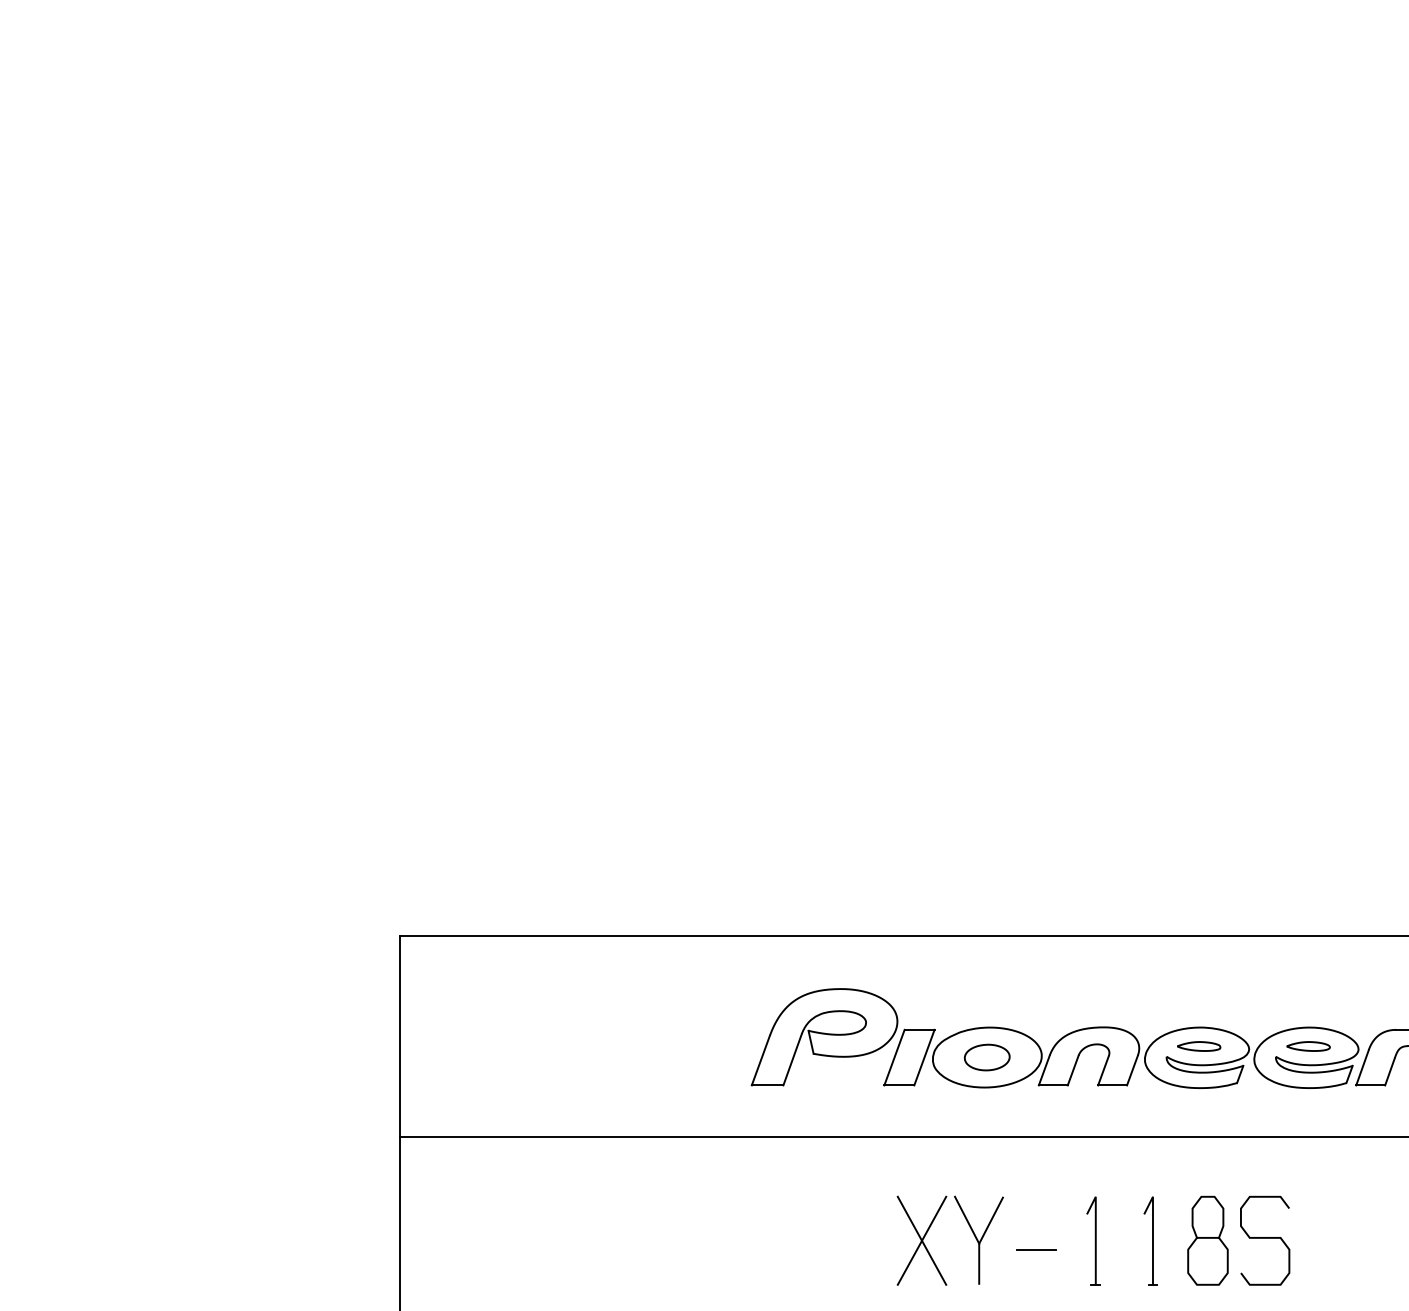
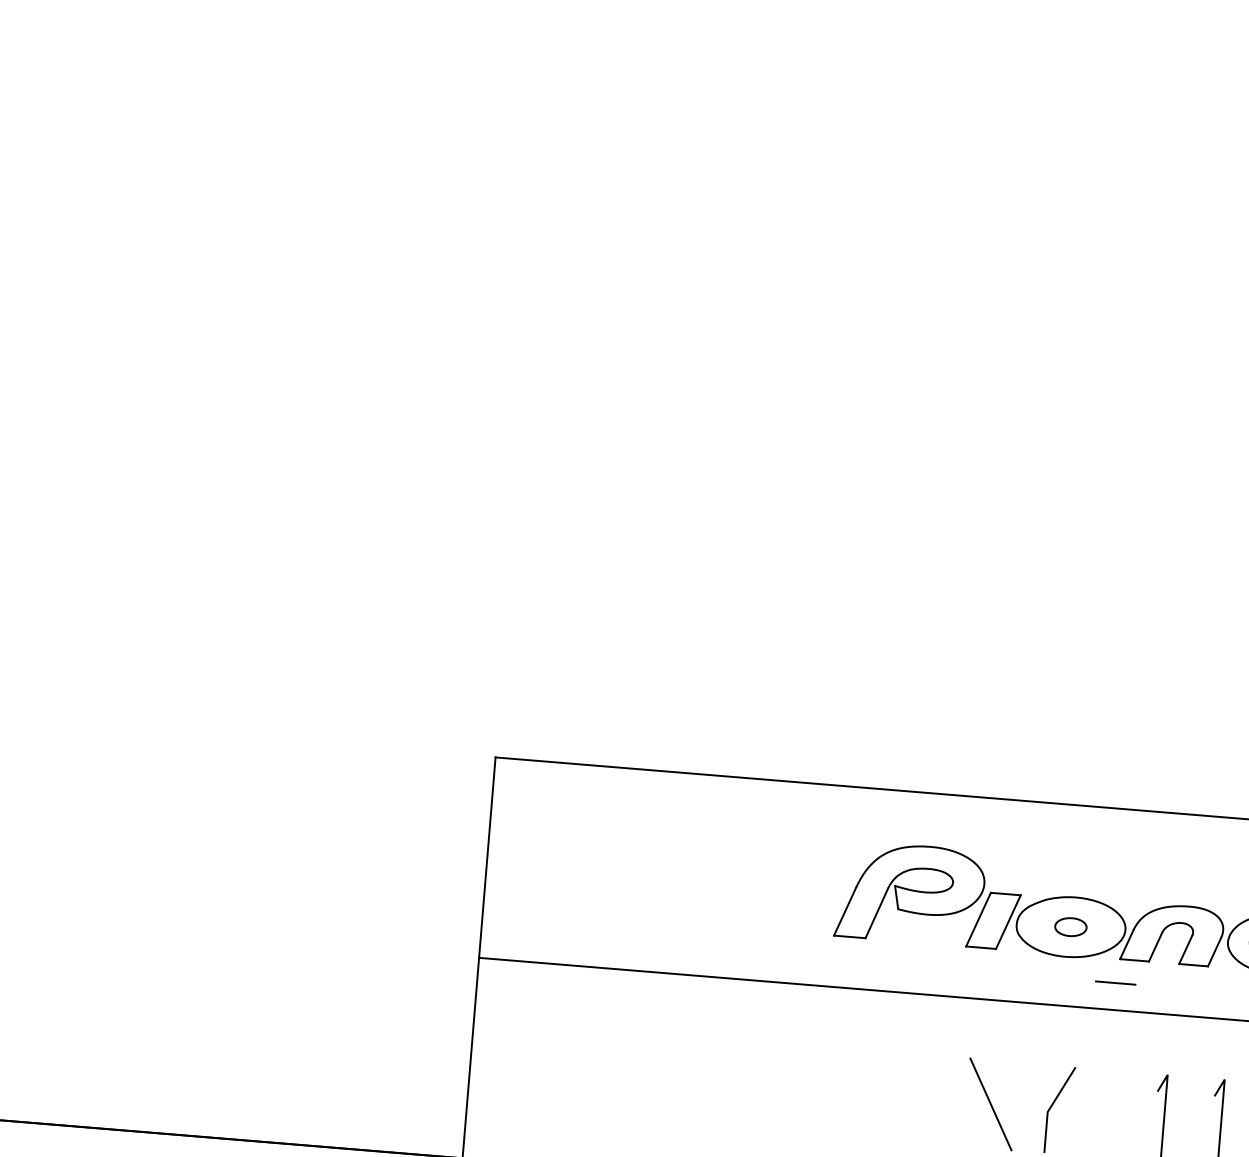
part: (986, 1057) -> (1070, 927), size x0.7
line: (967, 1219) -> (1038, 1086), removed
line: (921, 1240) -> (990, 1104), removed
line: (1036, 1249) -> (1115, 982), moved

